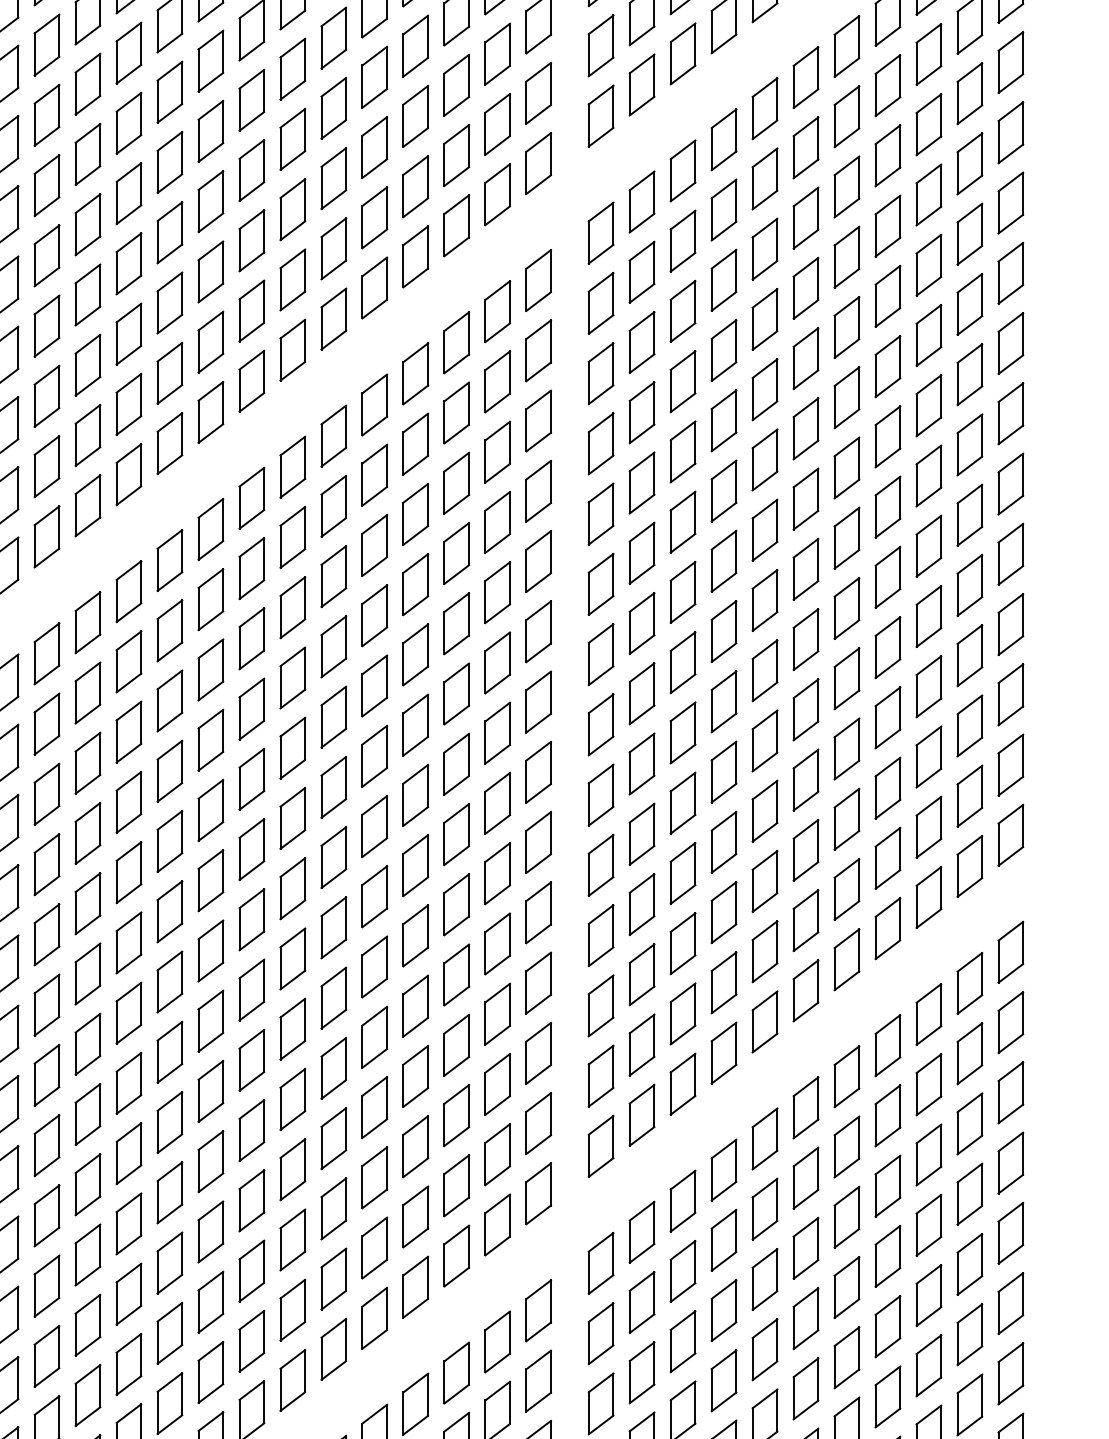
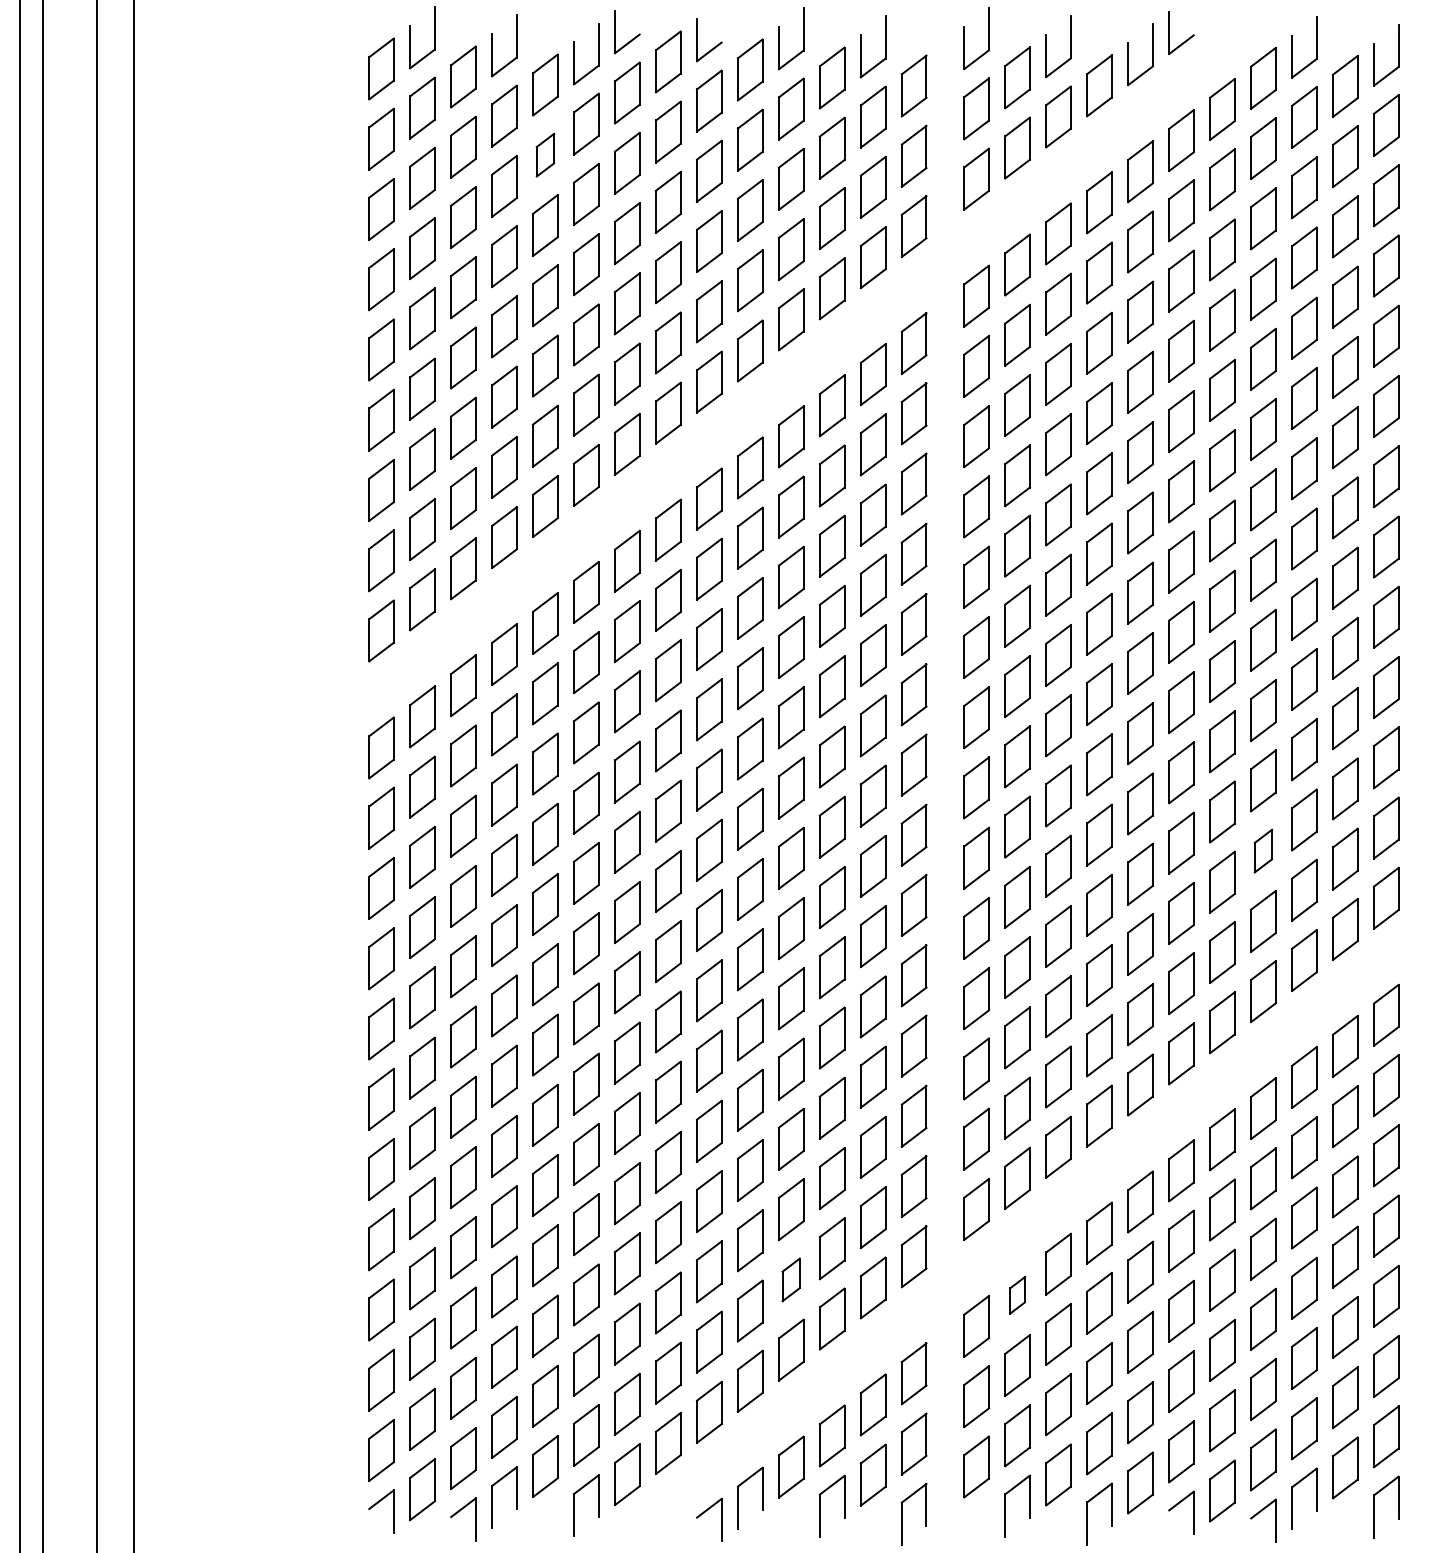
part: (169, 91) -> (545, 154), size x0.7
part: (887, 787) -> (1263, 850), size x0.7
part: (414, 1216) -> (790, 1279), size x0.7
part: (641, 1232) -> (1017, 1295), size x0.6

